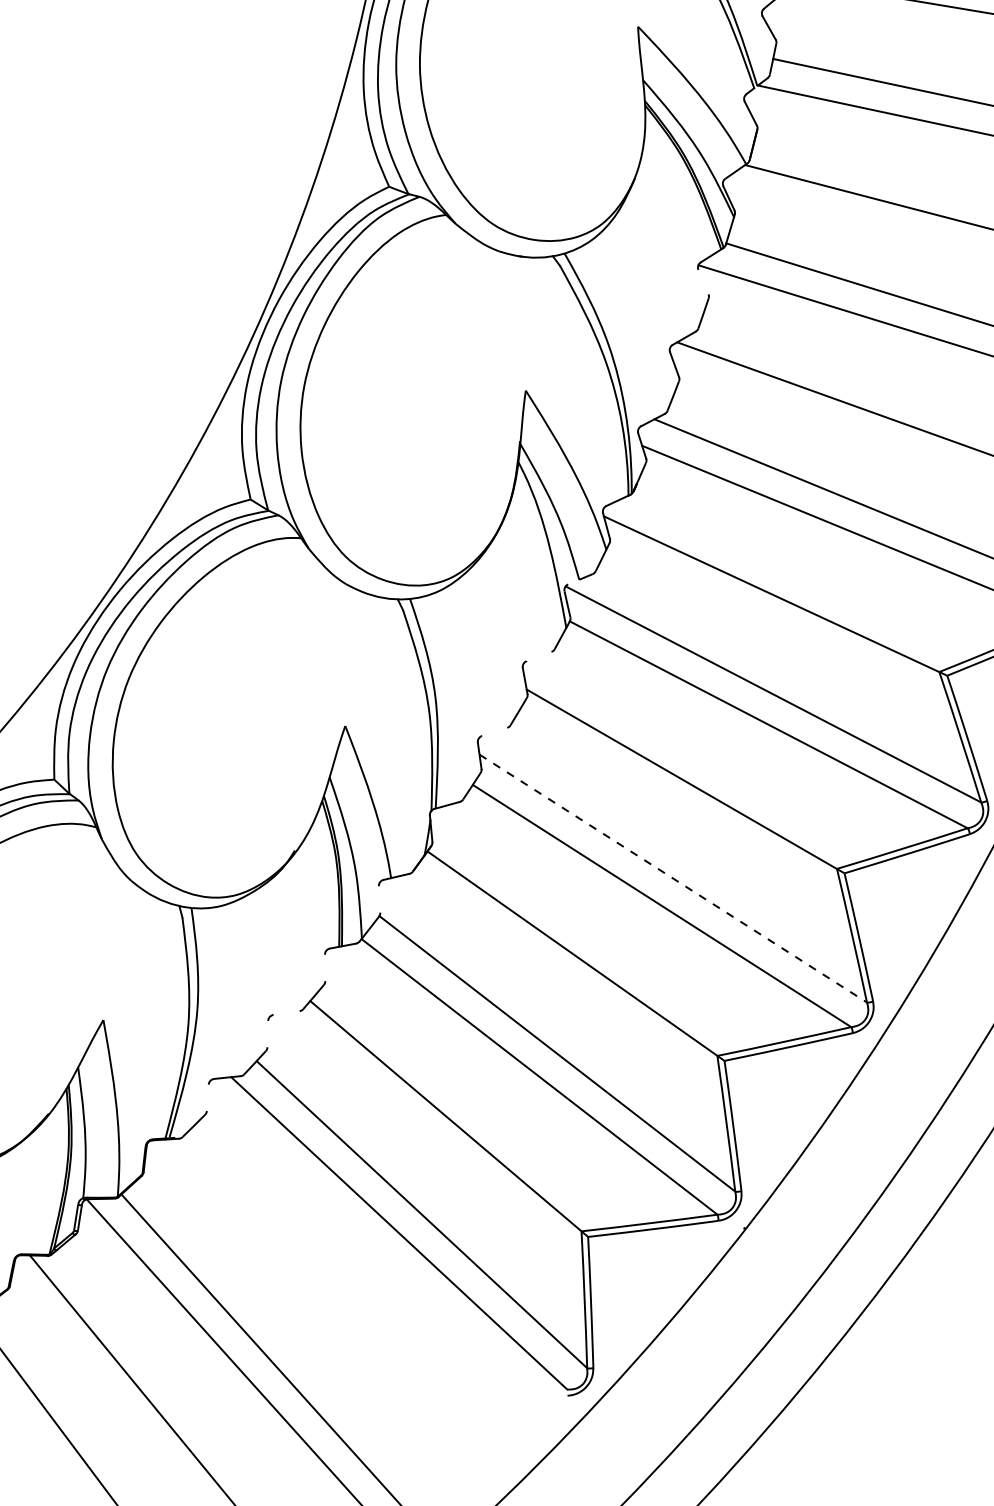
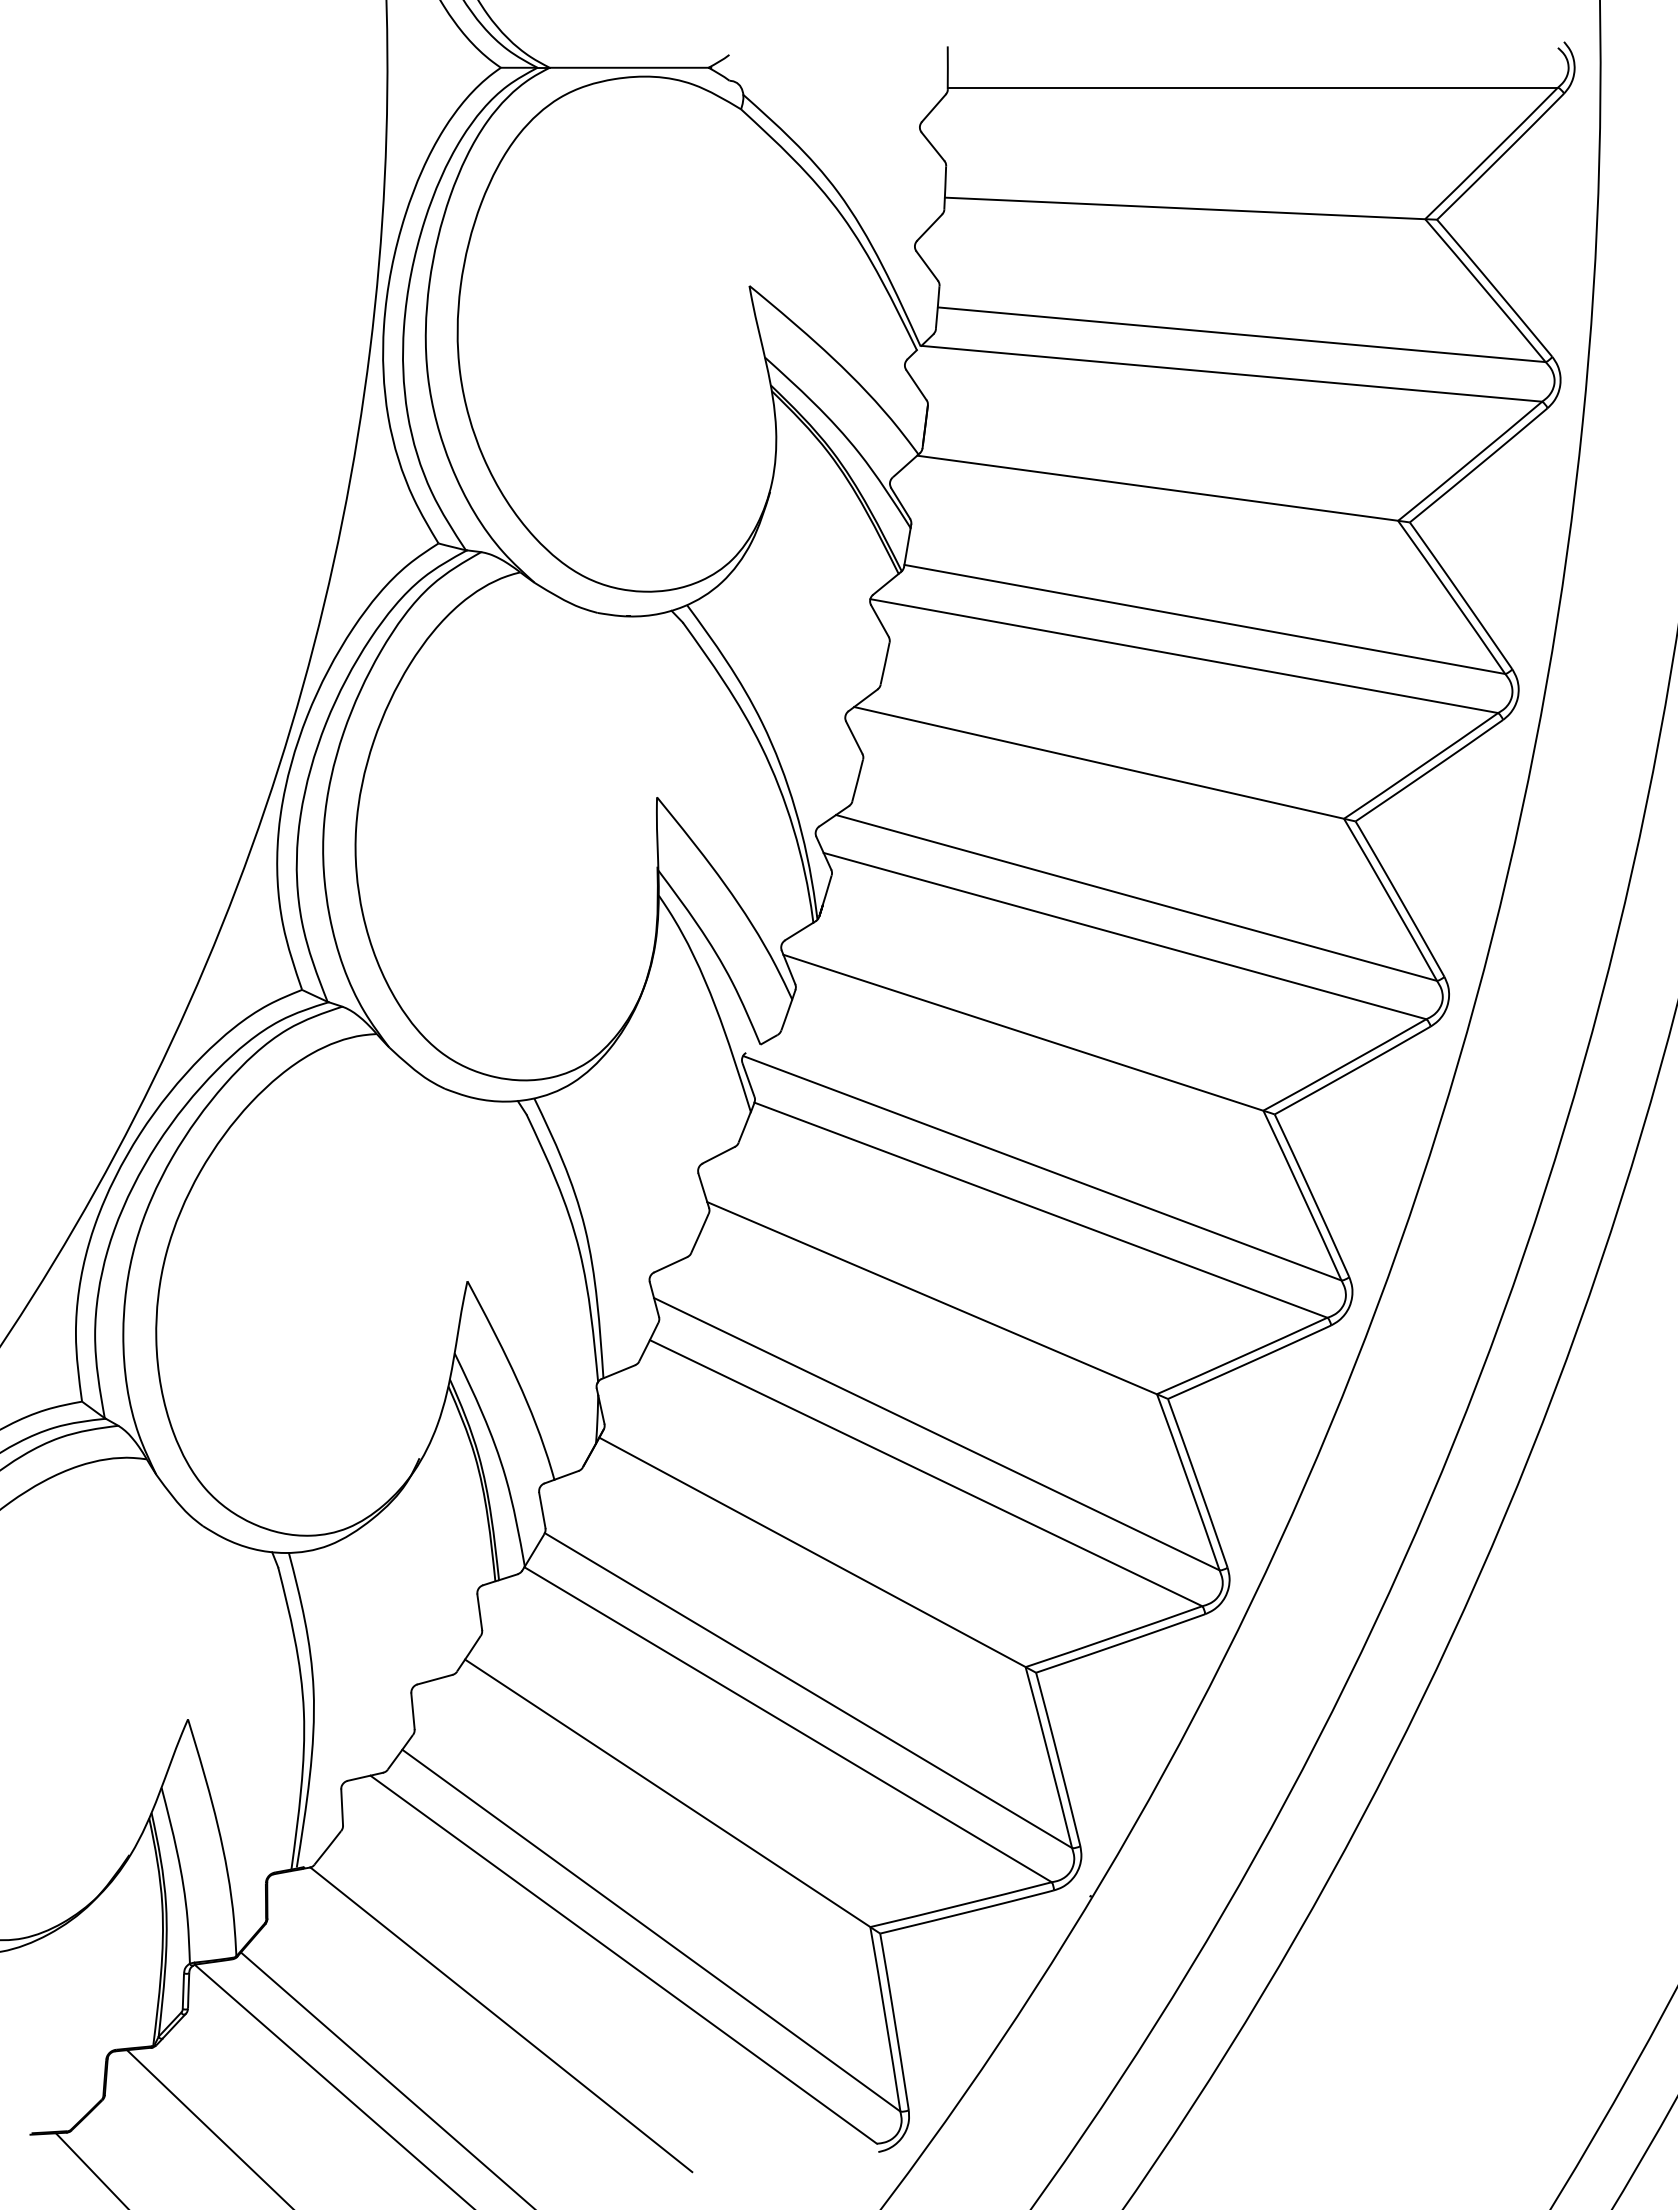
line: (703, 281) -> (879, 620), added
line: (539, 656) -> (718, 1155), added
line: (494, 731) -> (670, 1264), added
line: (673, 878) -> (936, 1434), dashed -> solid
line: (379, 899) -> (542, 1510), added
line: (324, 968) -> (479, 1612), added
line: (286, 1012) -> (434, 1679), added
line: (267, 1034) -> (412, 1711), added
line: (208, 1097) -> (342, 1807), added
line: (305, 1266) -> (501, 2019), added

